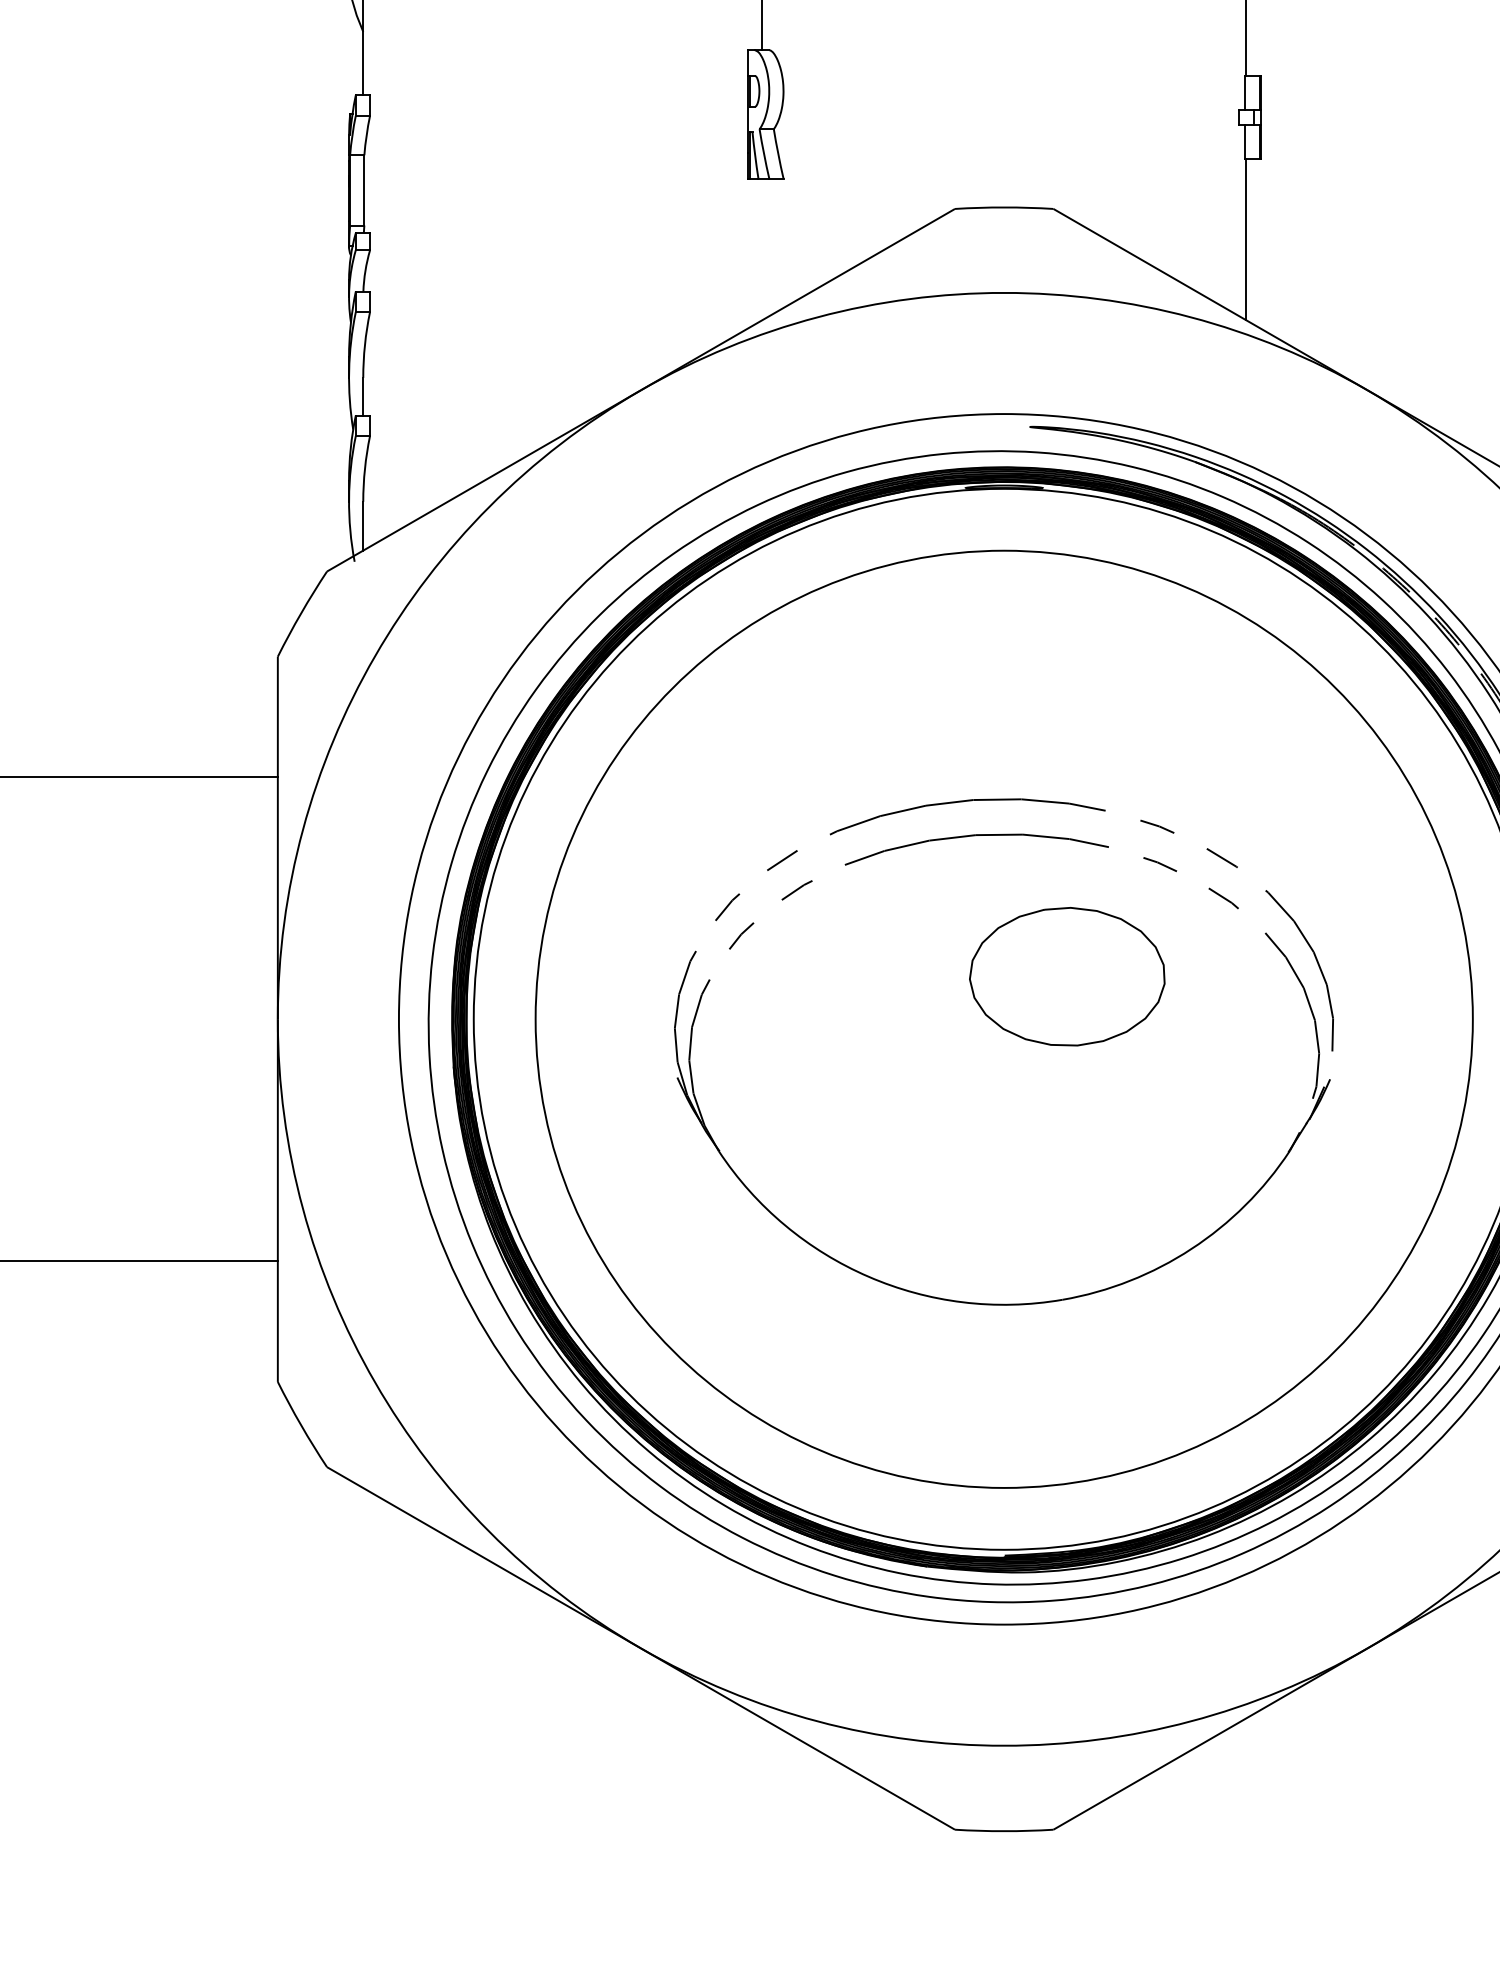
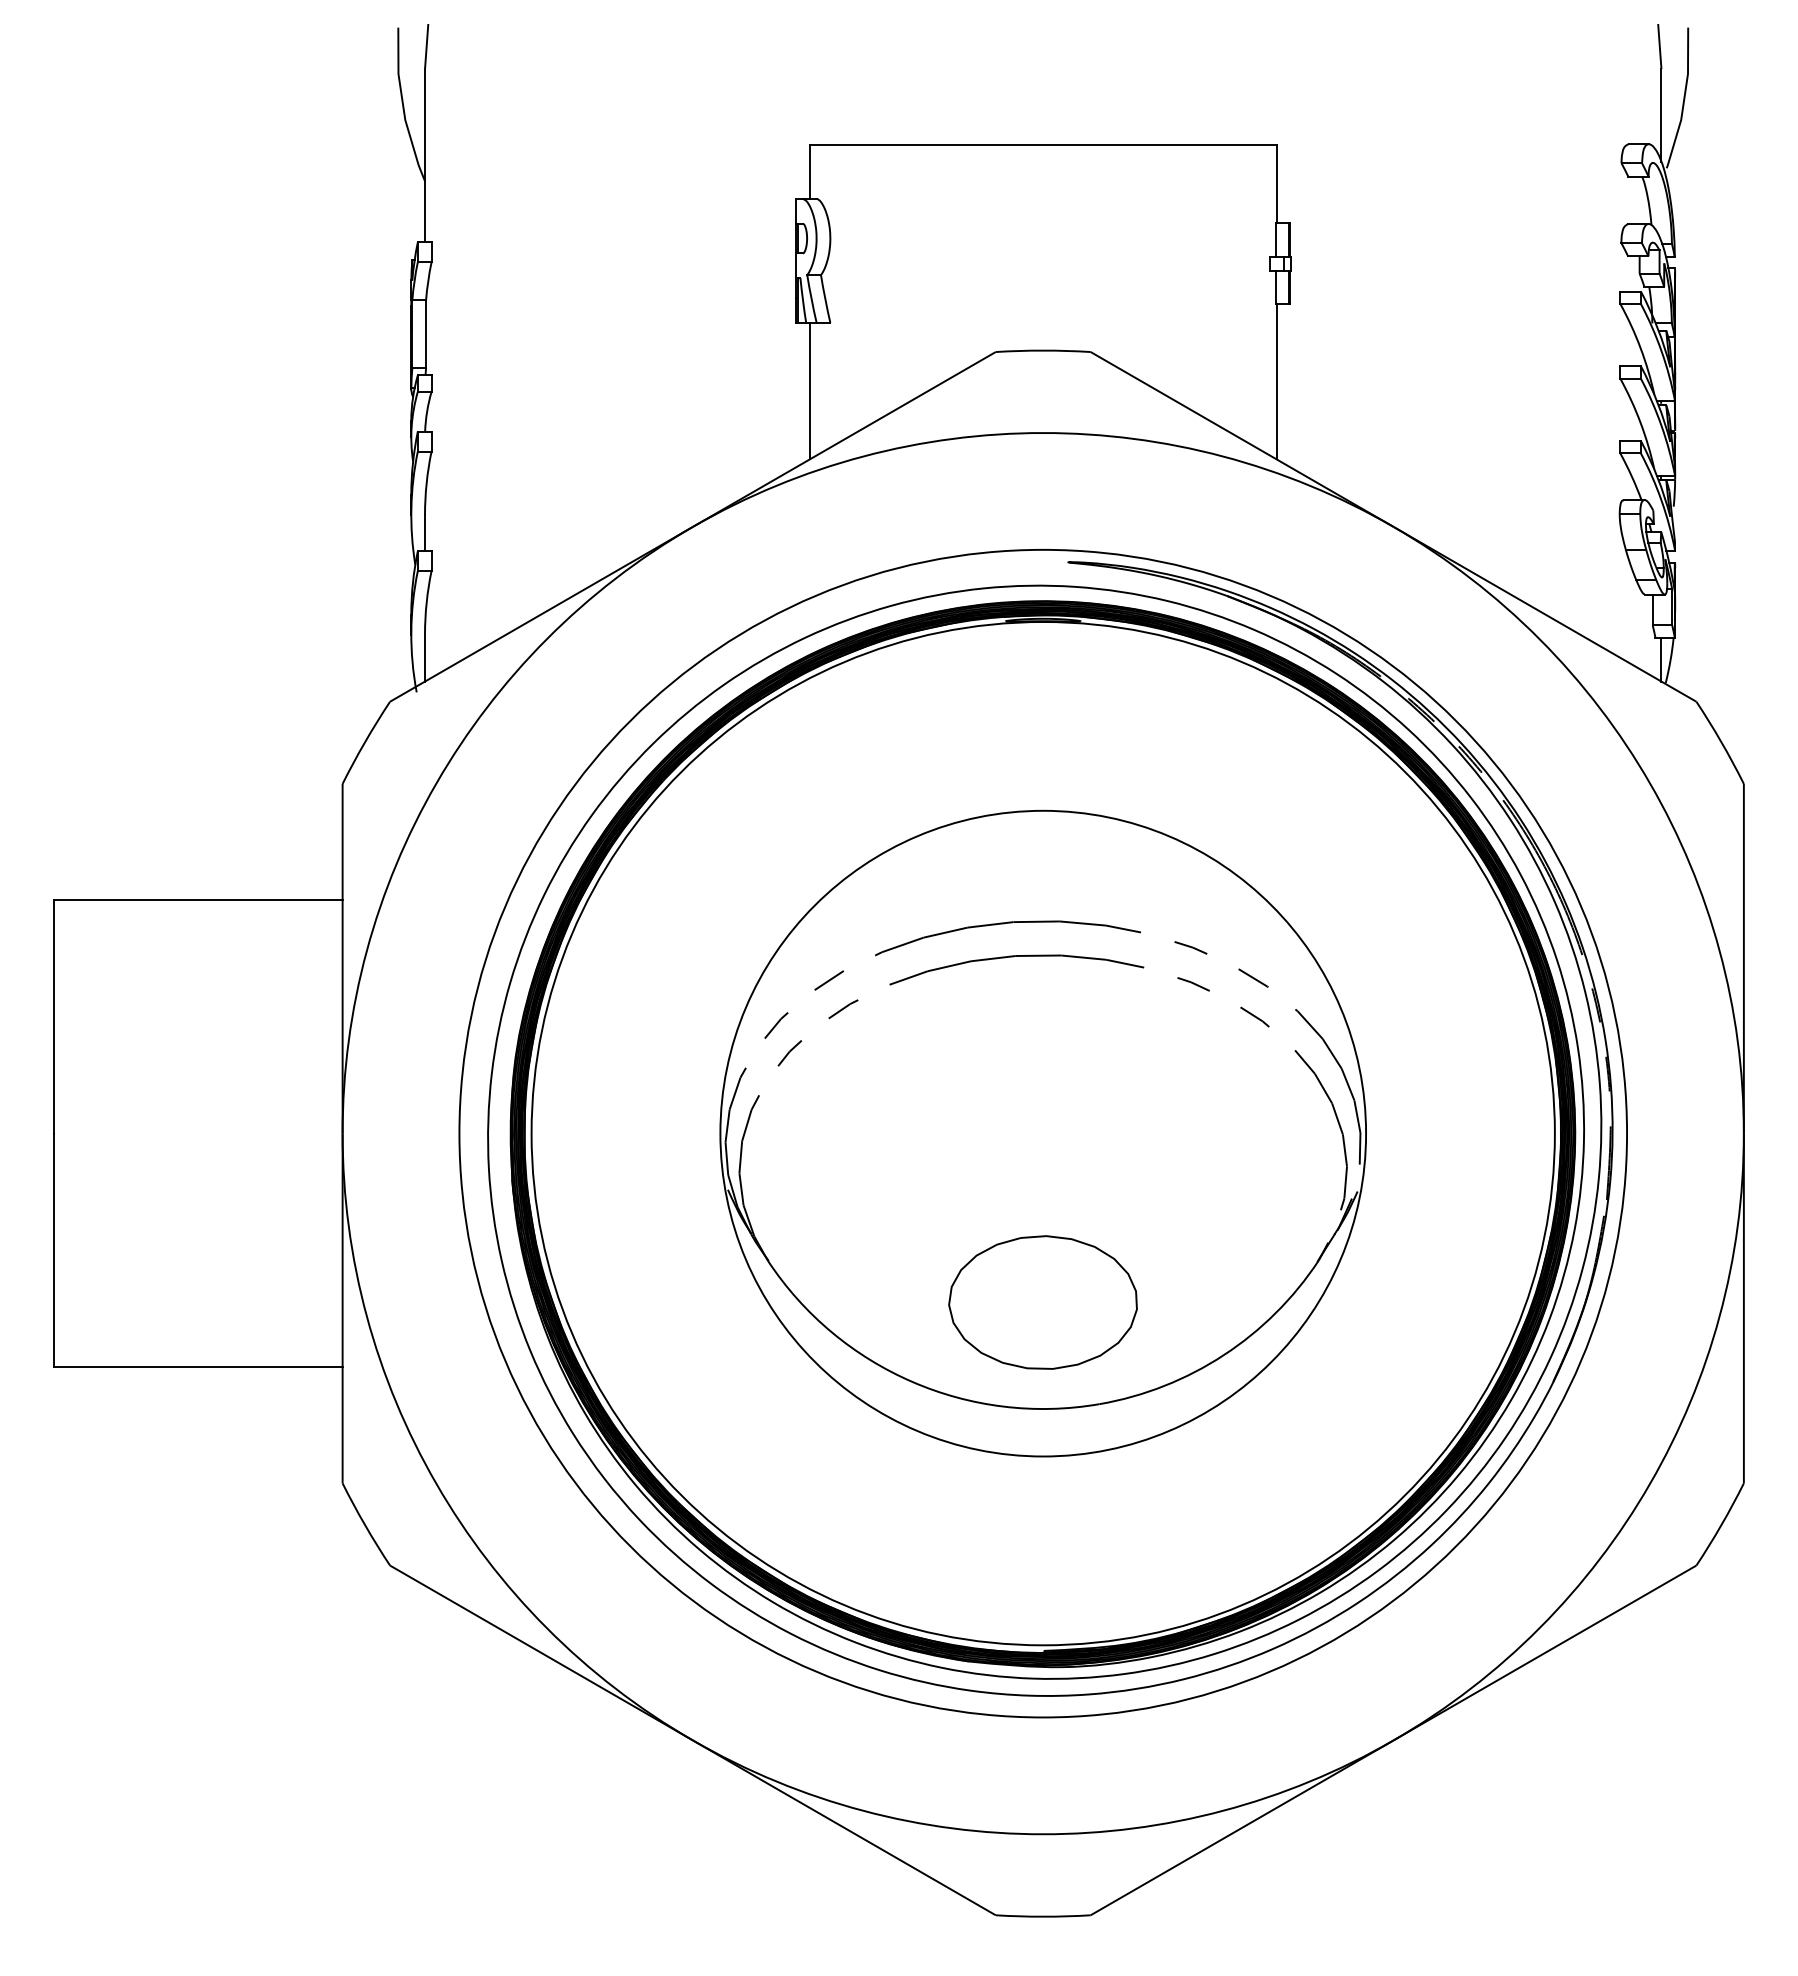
line: (761, 248) -> (809, 390), added
part: (1066, 976) -> (1042, 1302), moved
circle: (1004, 1019) -> (1043, 1133), size x0.71

